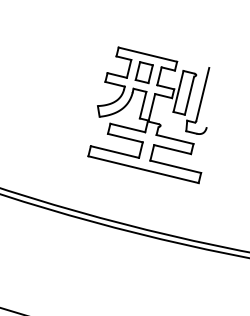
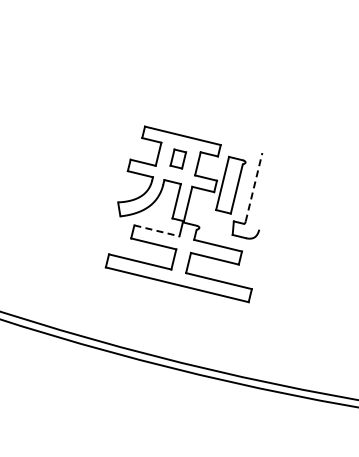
part: (144, 72) -> (178, 158), size x0.7
line: (203, 93) -> (254, 186), solid -> dashed
line: (128, 127) -> (157, 230), solid -> dashed

